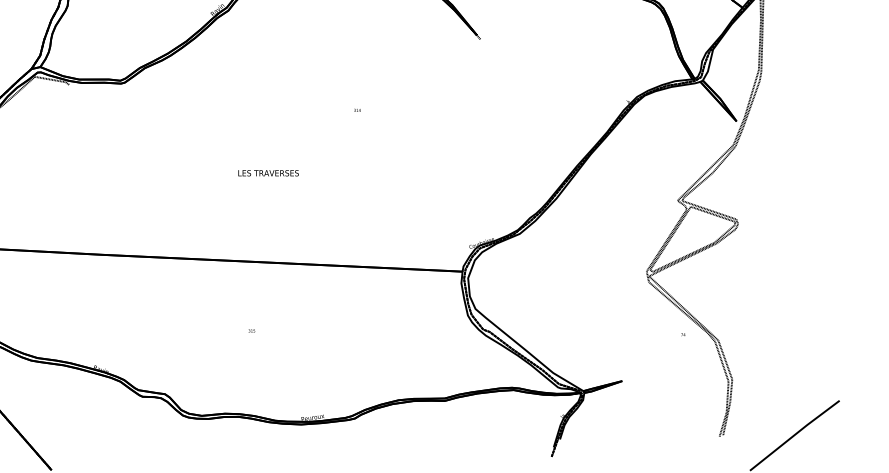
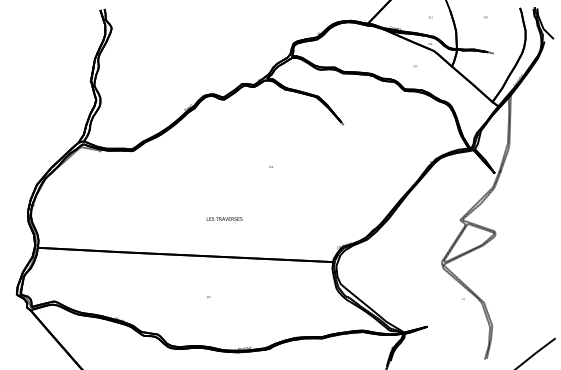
text: (268, 172) -> (224, 218), moved

